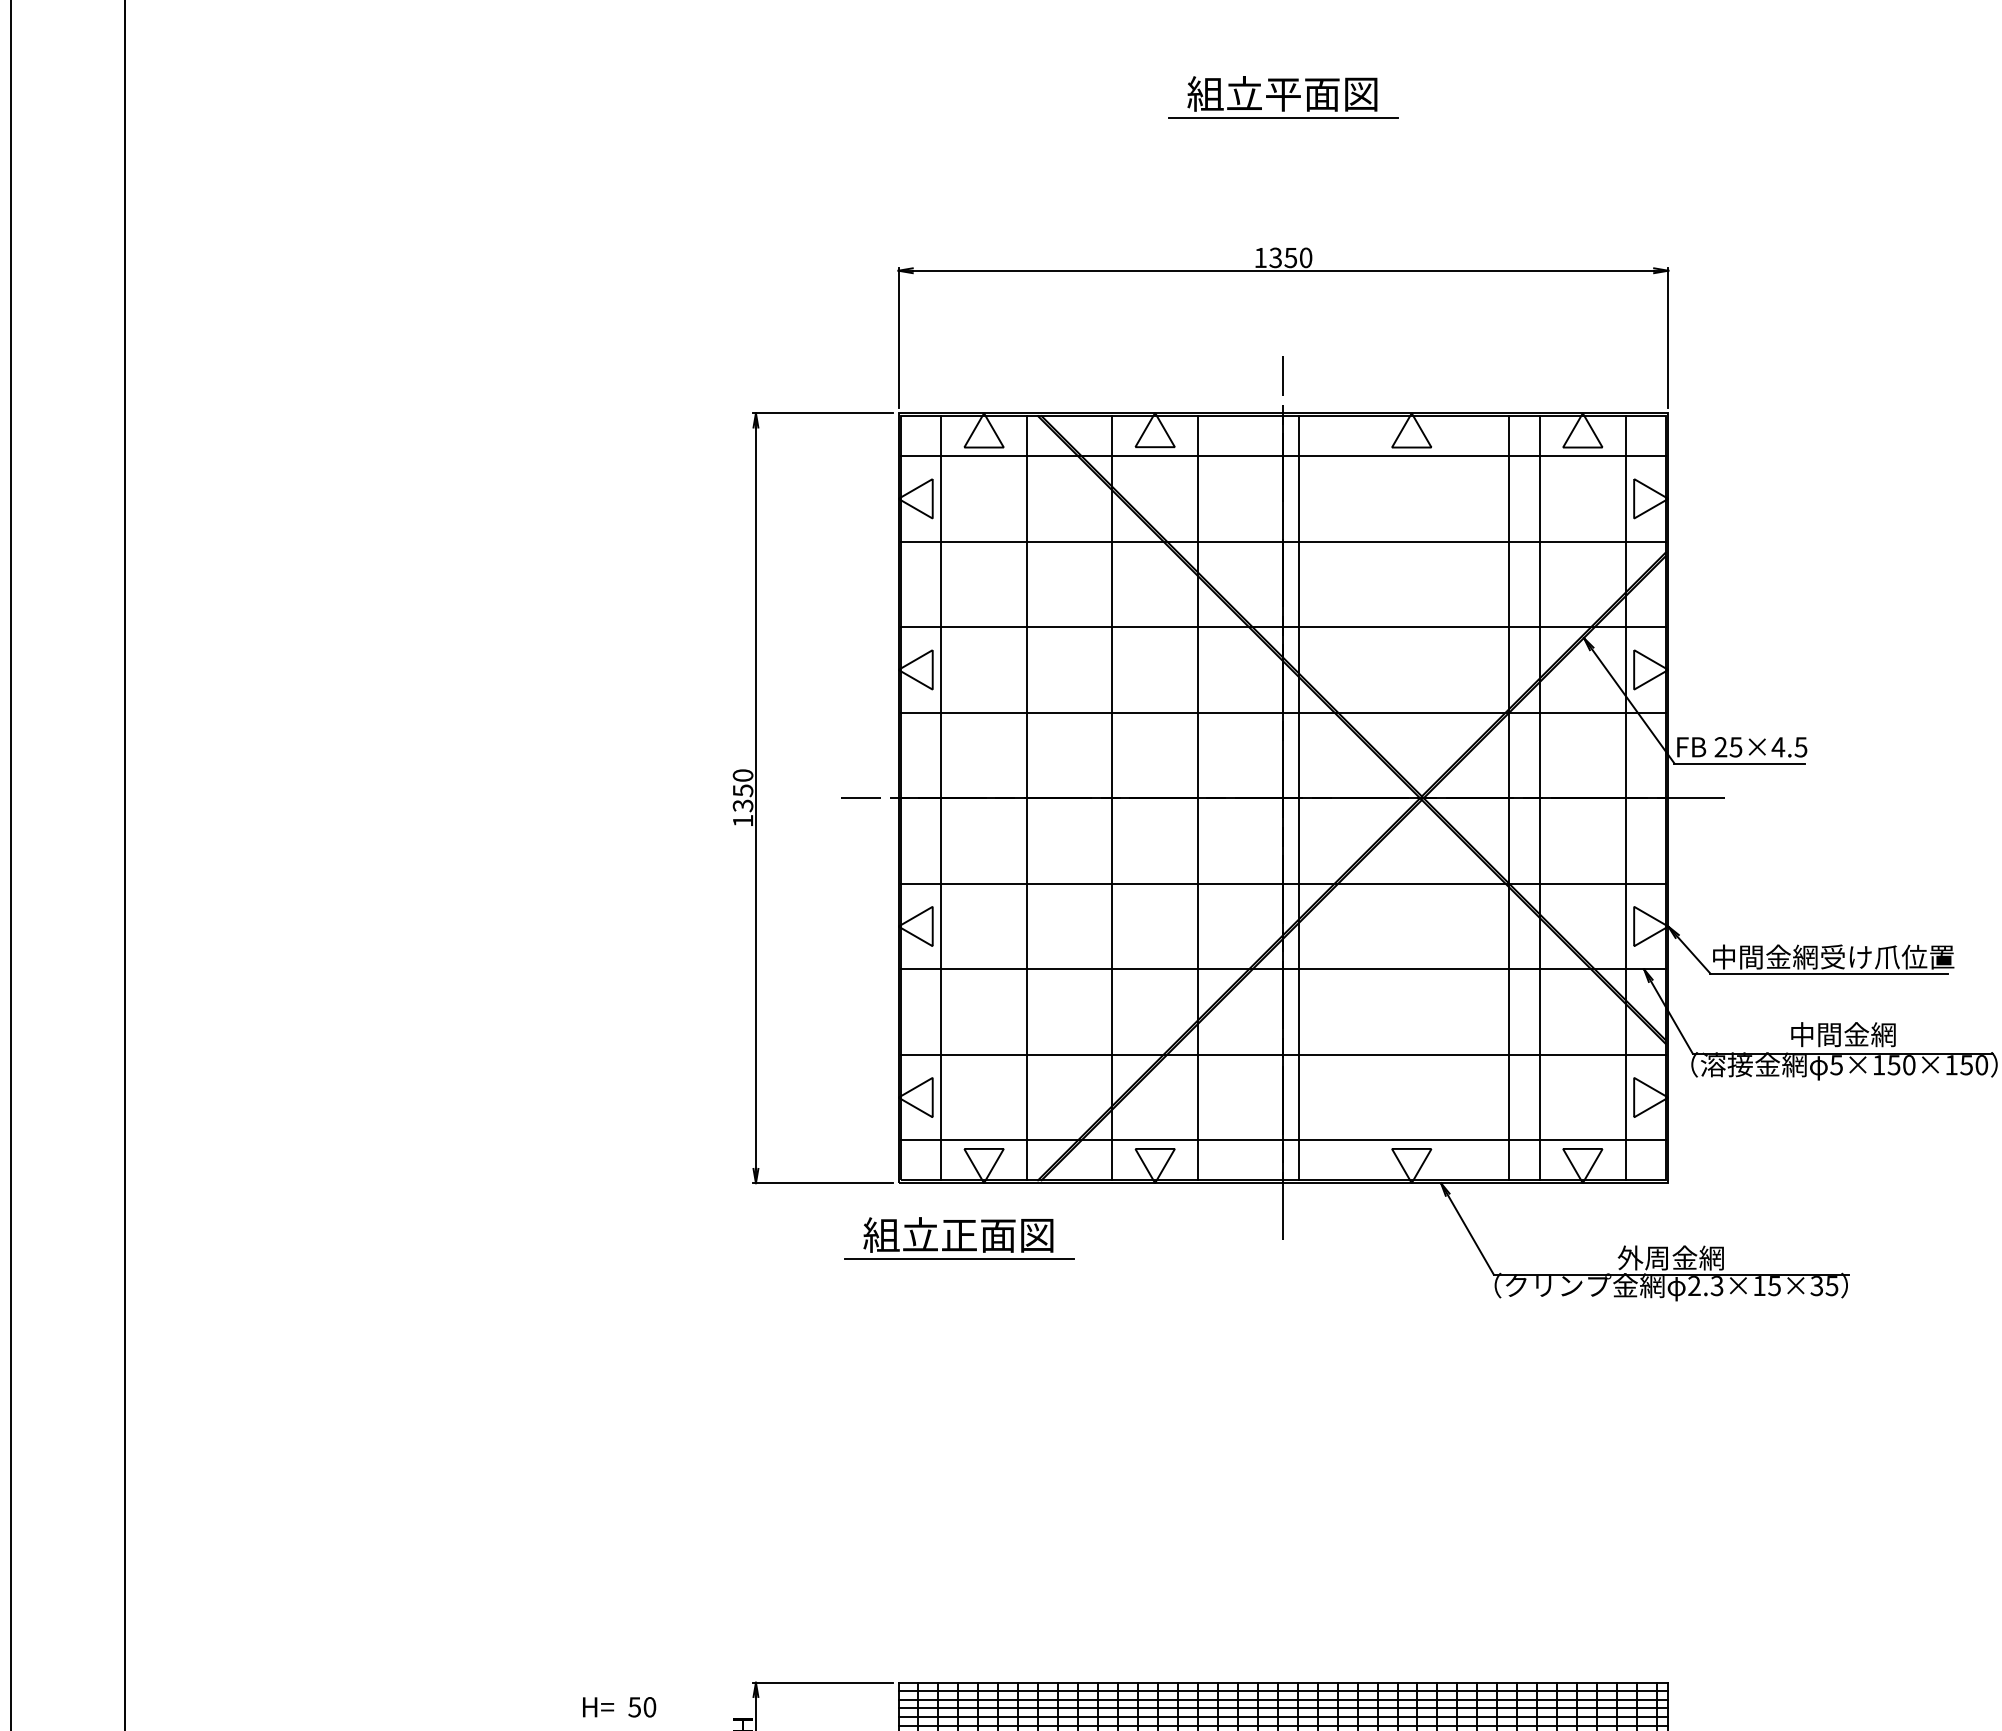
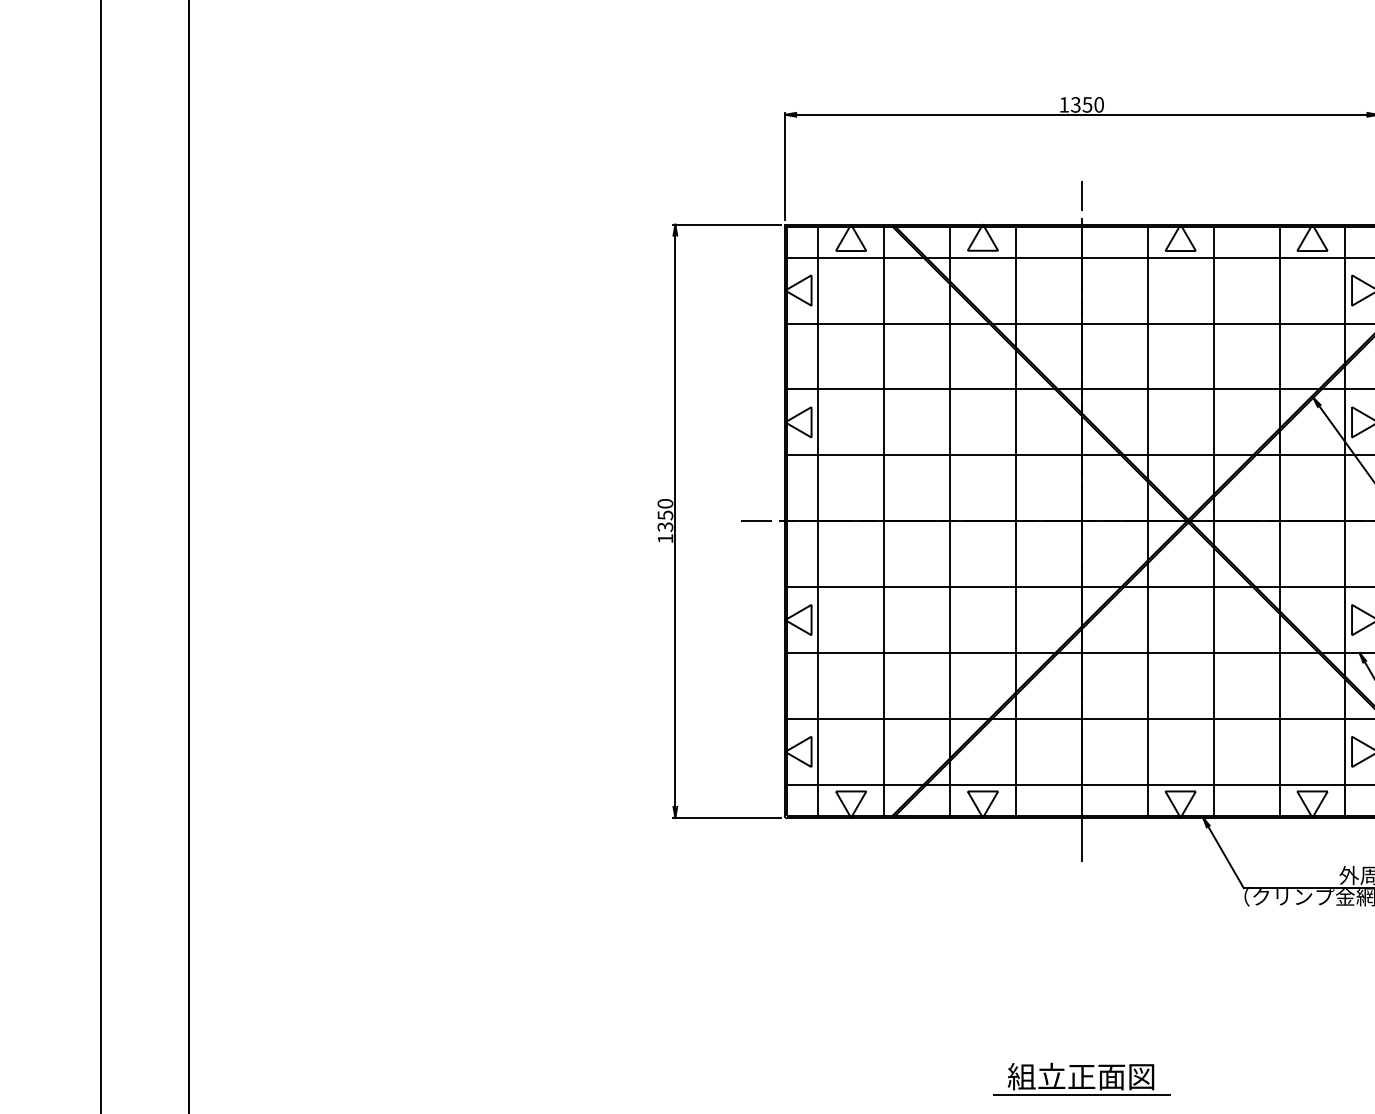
line: (1298, 798) -> (1147, 521), moved
line: (1508, 798) -> (1213, 521), moved
part: (959, 1238) -> (1081, 1079), moved

